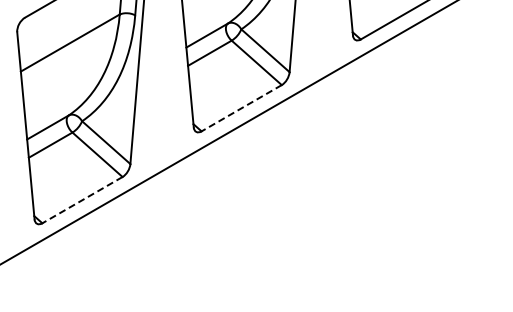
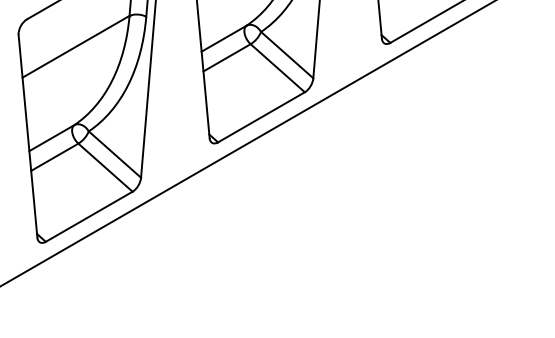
line: (241, 108) -> (261, 117), dashed -> solid
line: (82, 200) -> (89, 217), dashed -> solid

